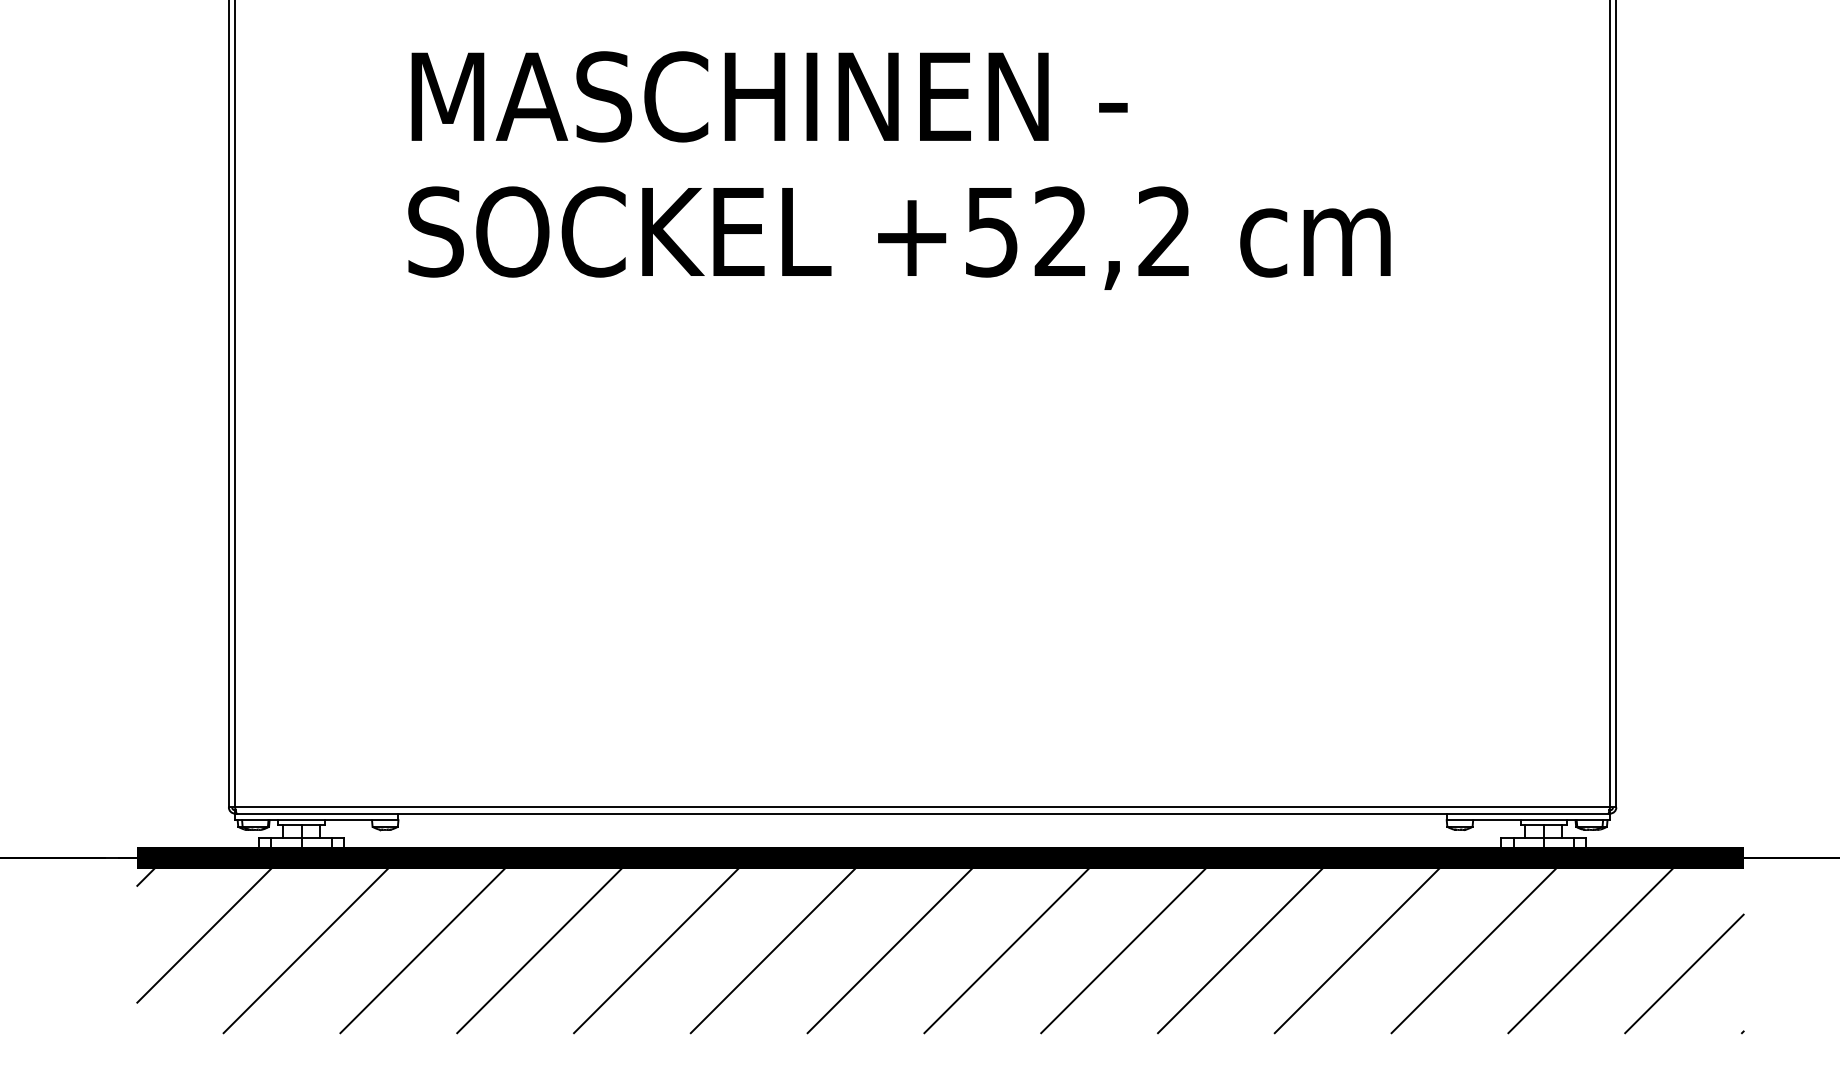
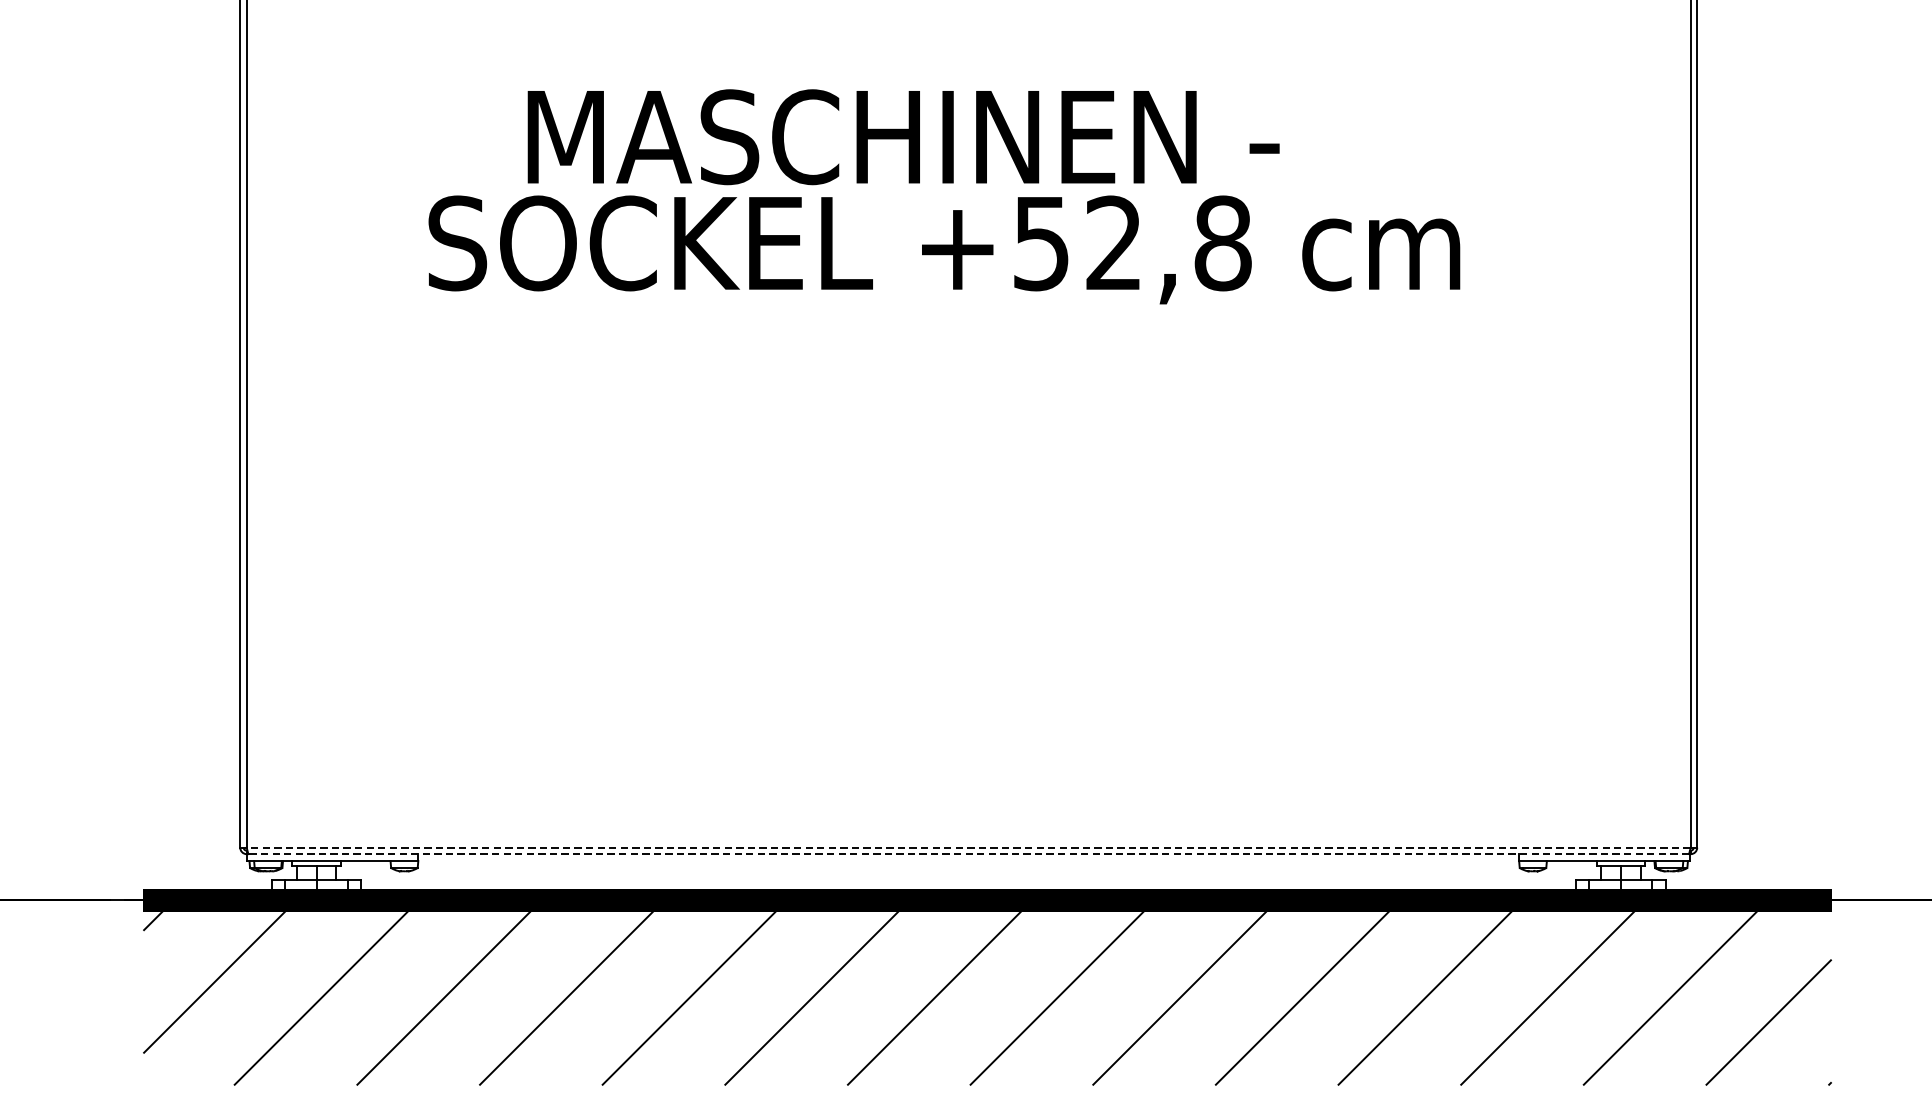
text: (769, 96) -> (903, 136), moved
text: (1164, 231) -> (1222, 242), +52,2 -> +52,8
line: (922, 807) -> (968, 847), solid -> dashed
line: (922, 813) -> (968, 854), solid -> dashed

